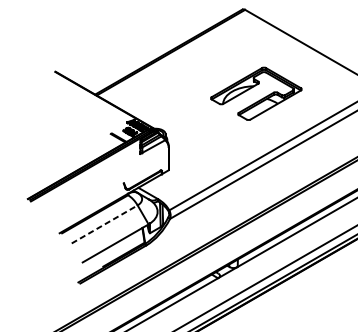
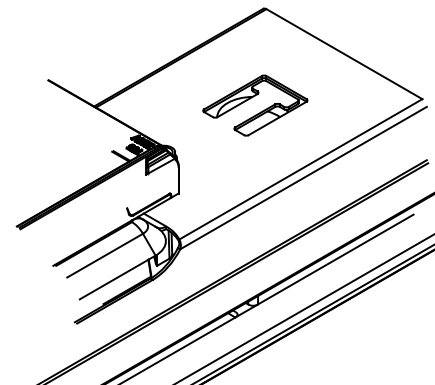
part: (252, 88) -> (250, 99), moved
line: (105, 224) -> (105, 255), dashed -> solid

